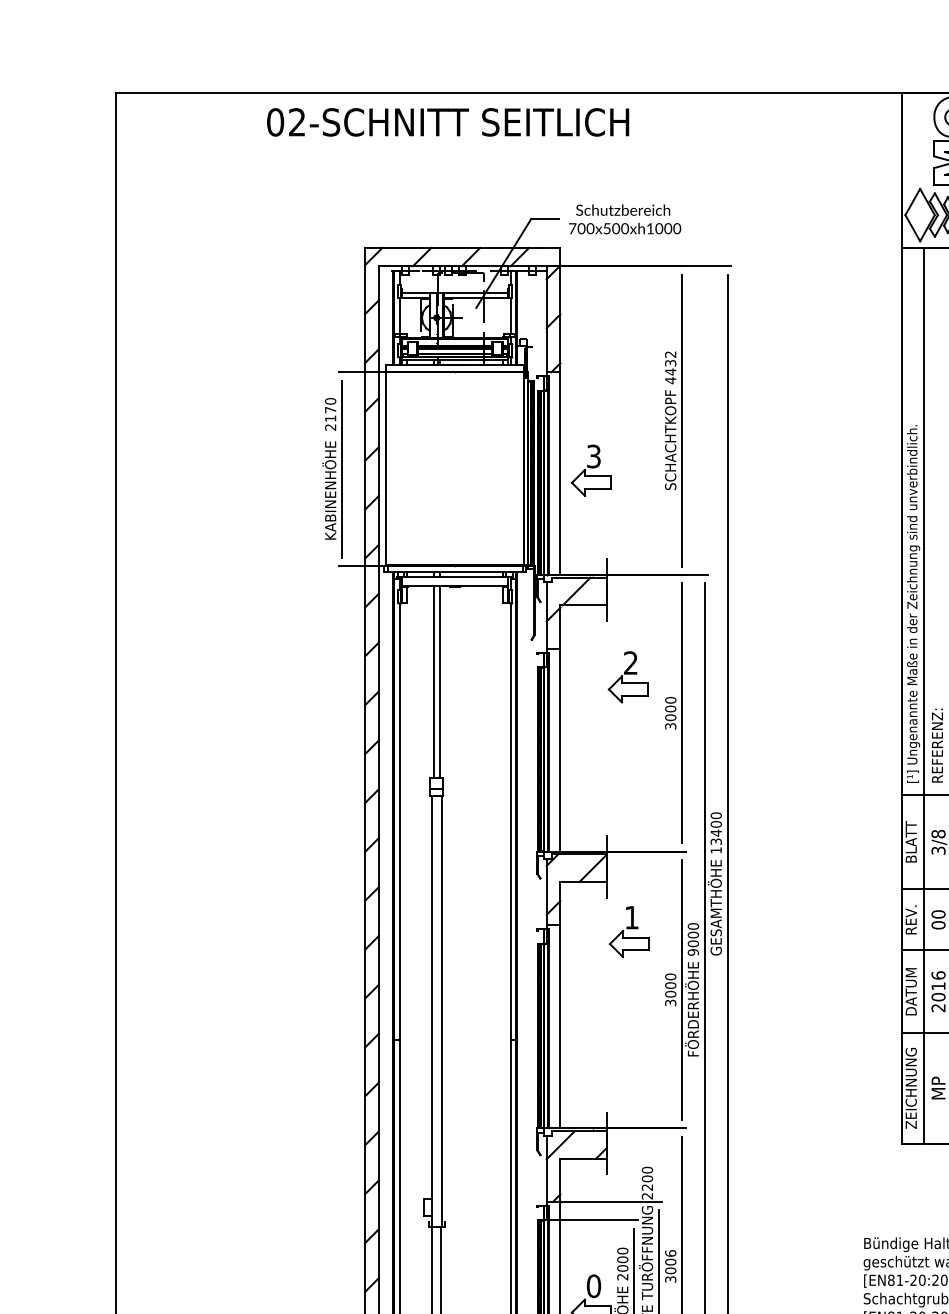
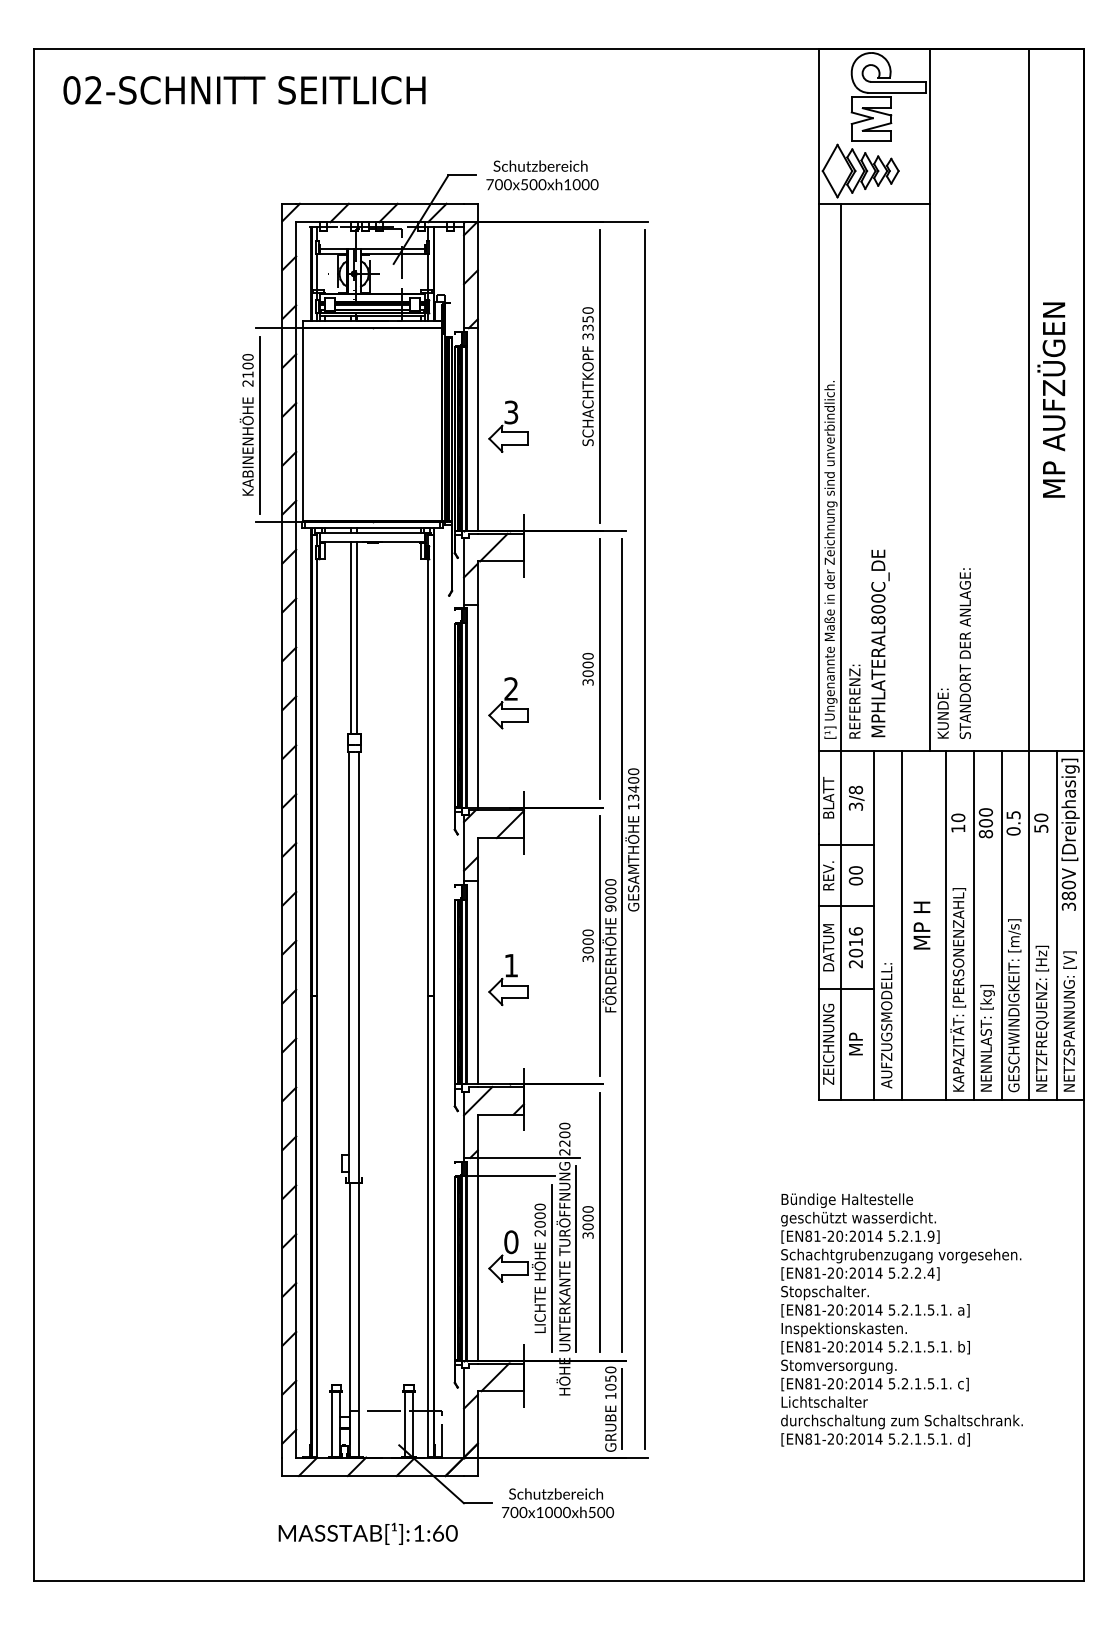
text: (448, 122) -> (244, 90), moved
text: (670, 367) -> (587, 323), 4432 -> 3350
text: (330, 409) -> (247, 365), 2170 -> 2100
part: (628, 677) -> (508, 703), moved
part: (629, 932) -> (508, 980), moved
text: (670, 1253) -> (587, 1209), 3006 -> 3000

